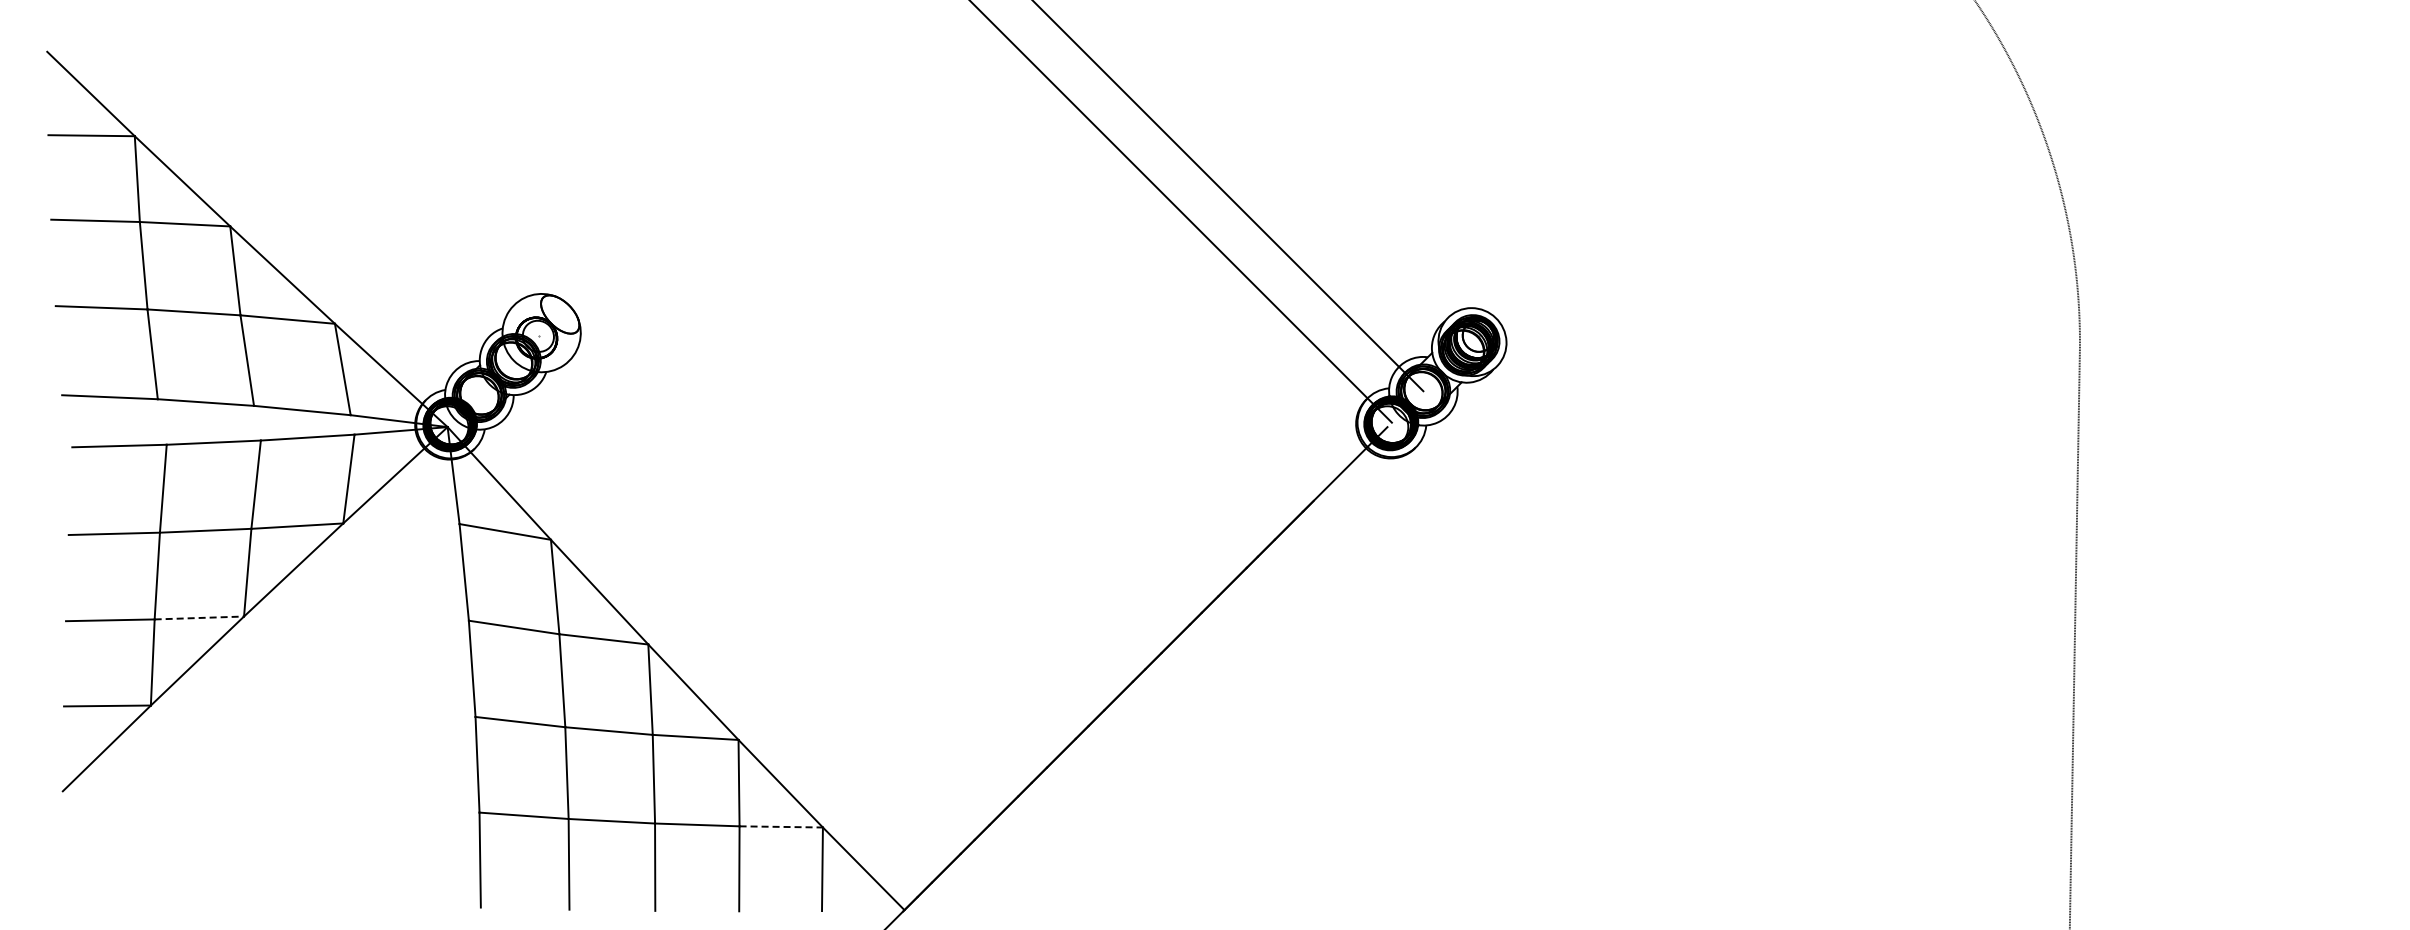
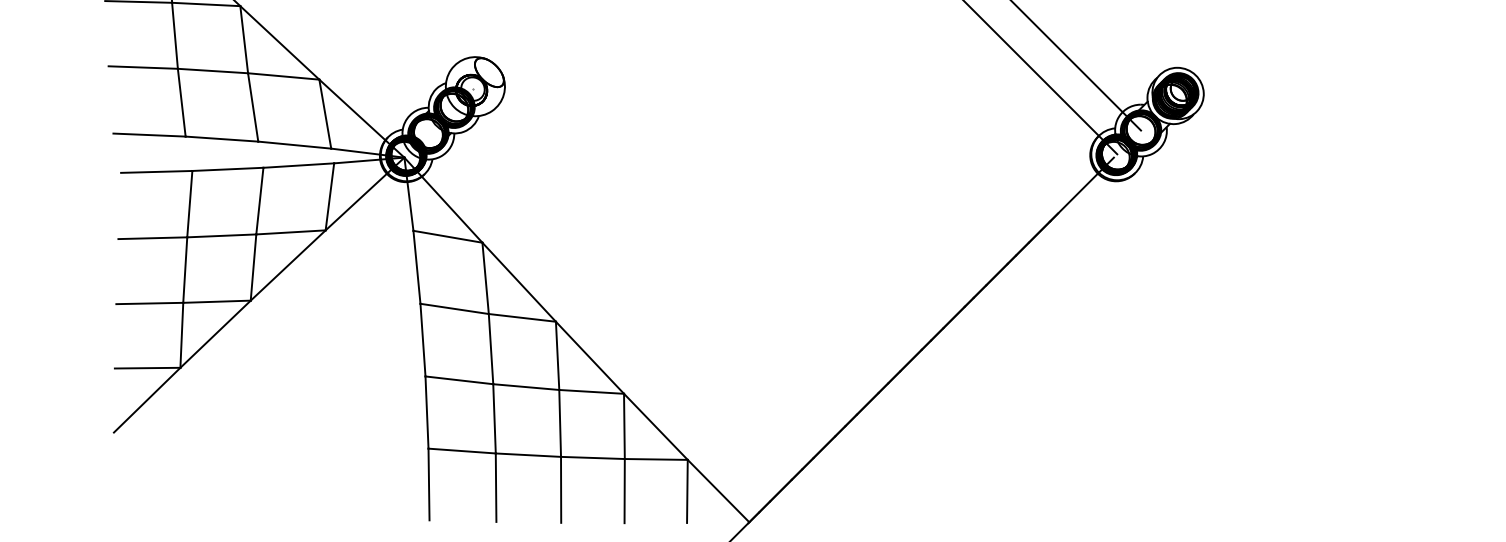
line: (199, 617) -> (217, 301), dashed -> solid
line: (781, 826) -> (656, 459), dashed -> solid

